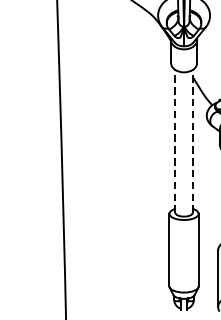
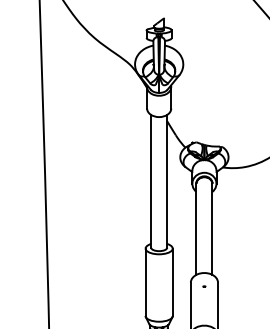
line: (175, 140) -> (151, 180), dashed -> solid
line: (193, 140) -> (167, 180), dashed -> solid

